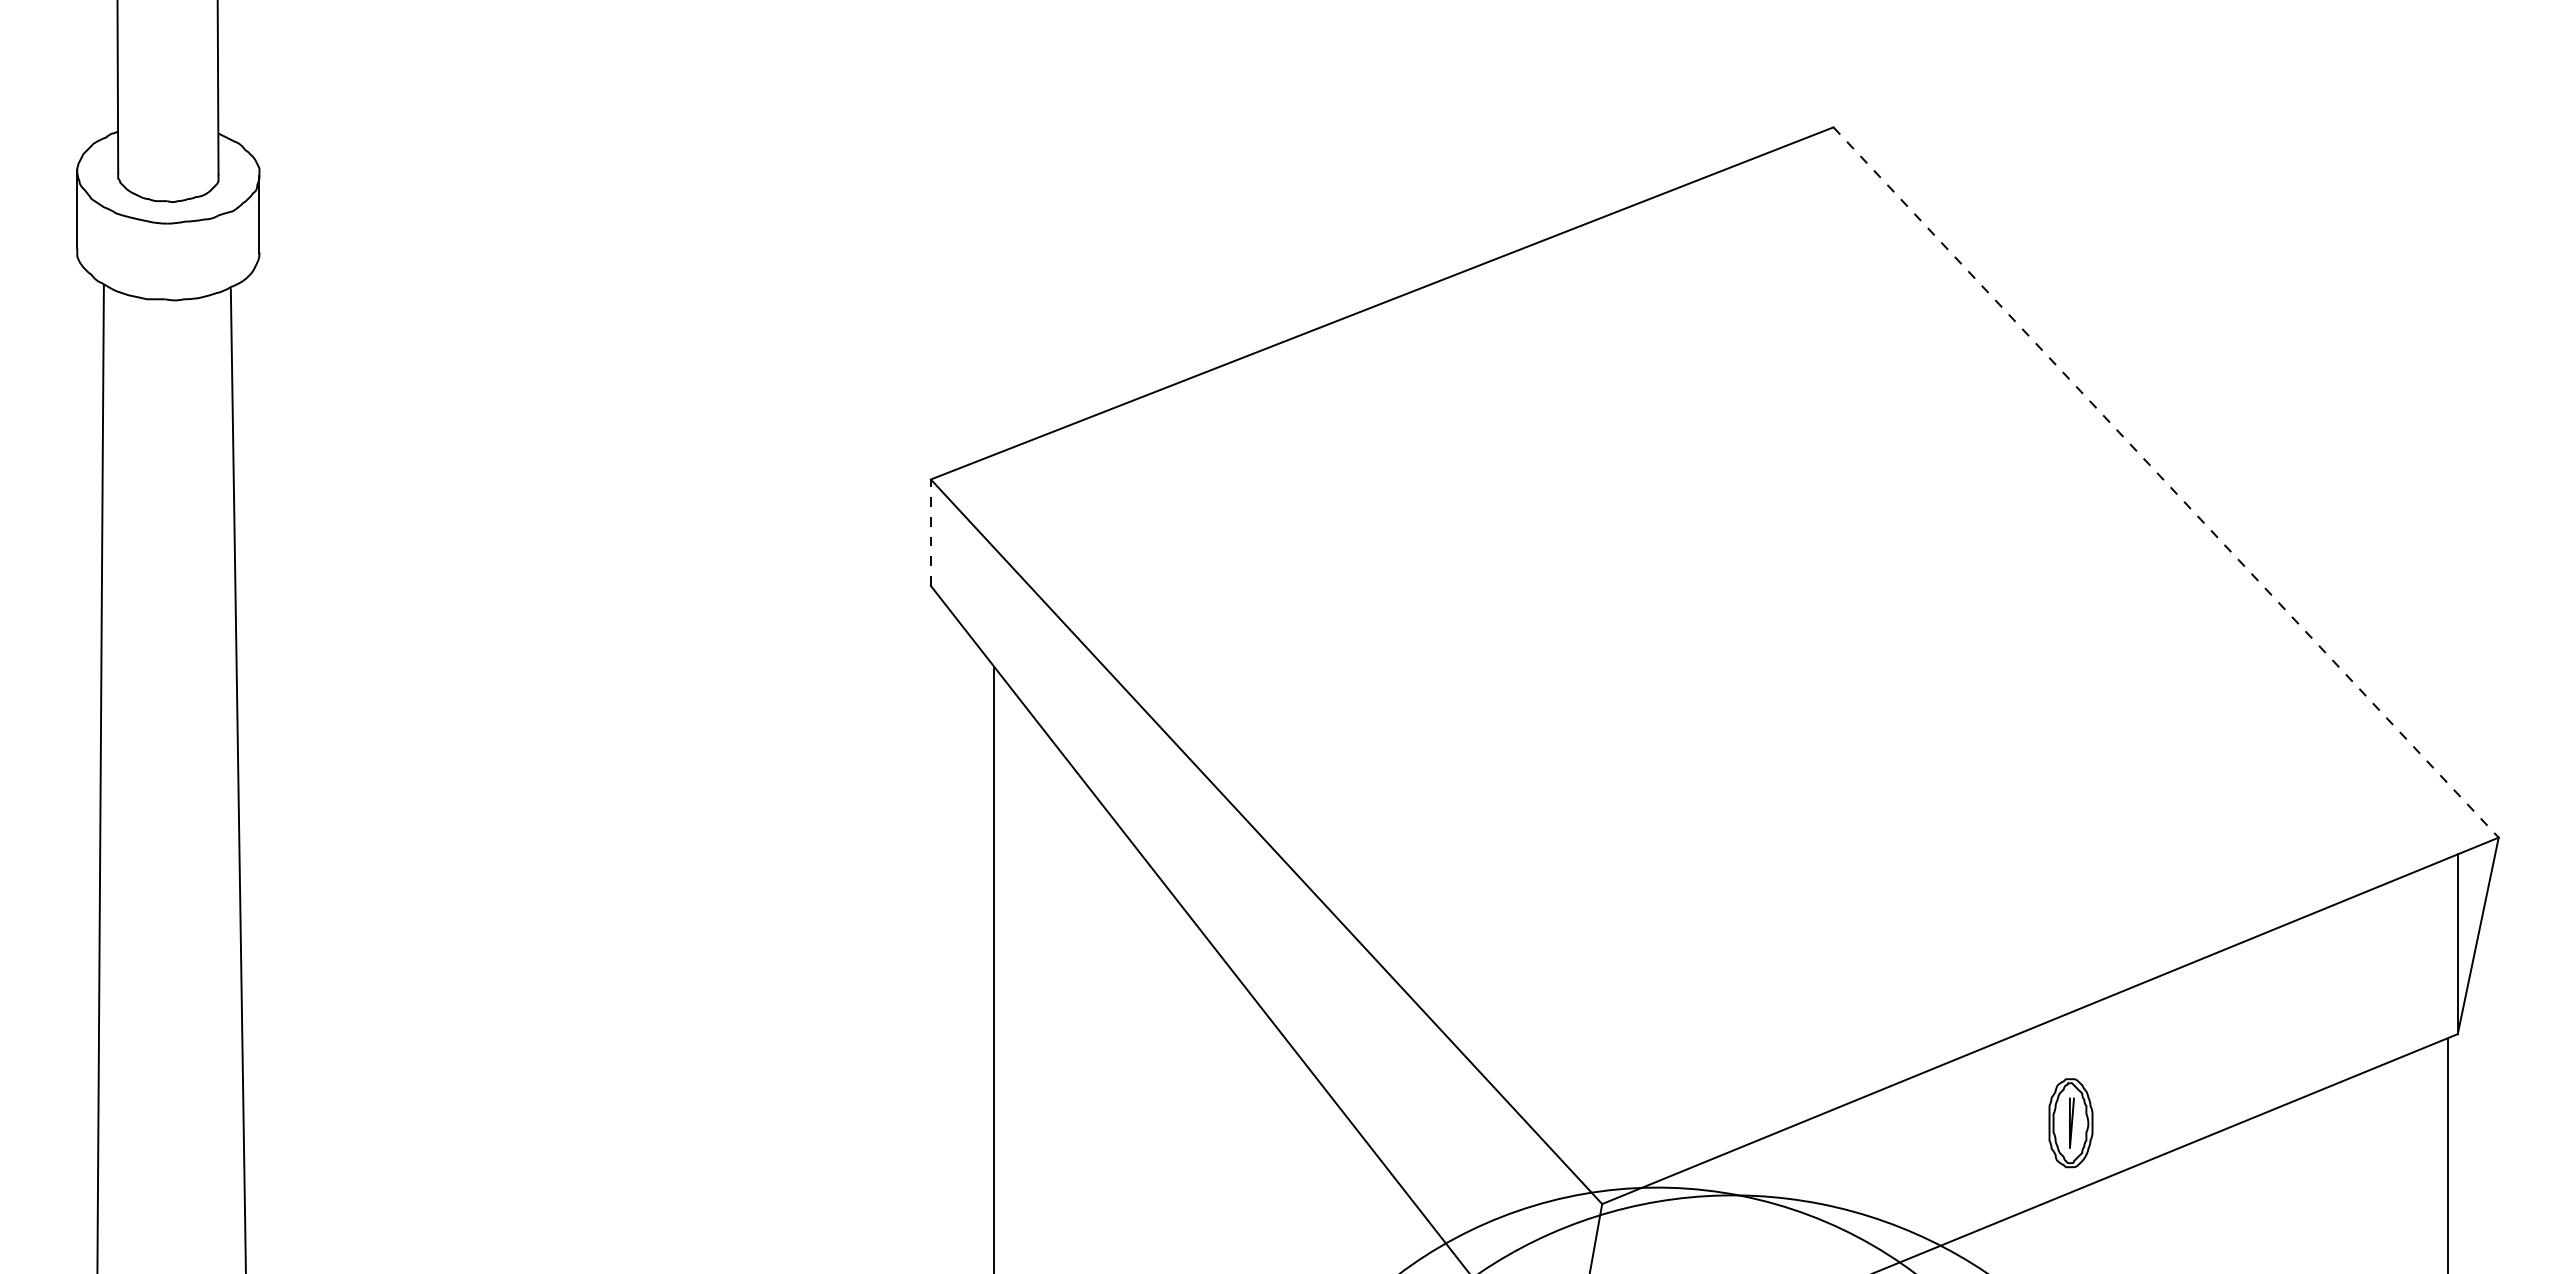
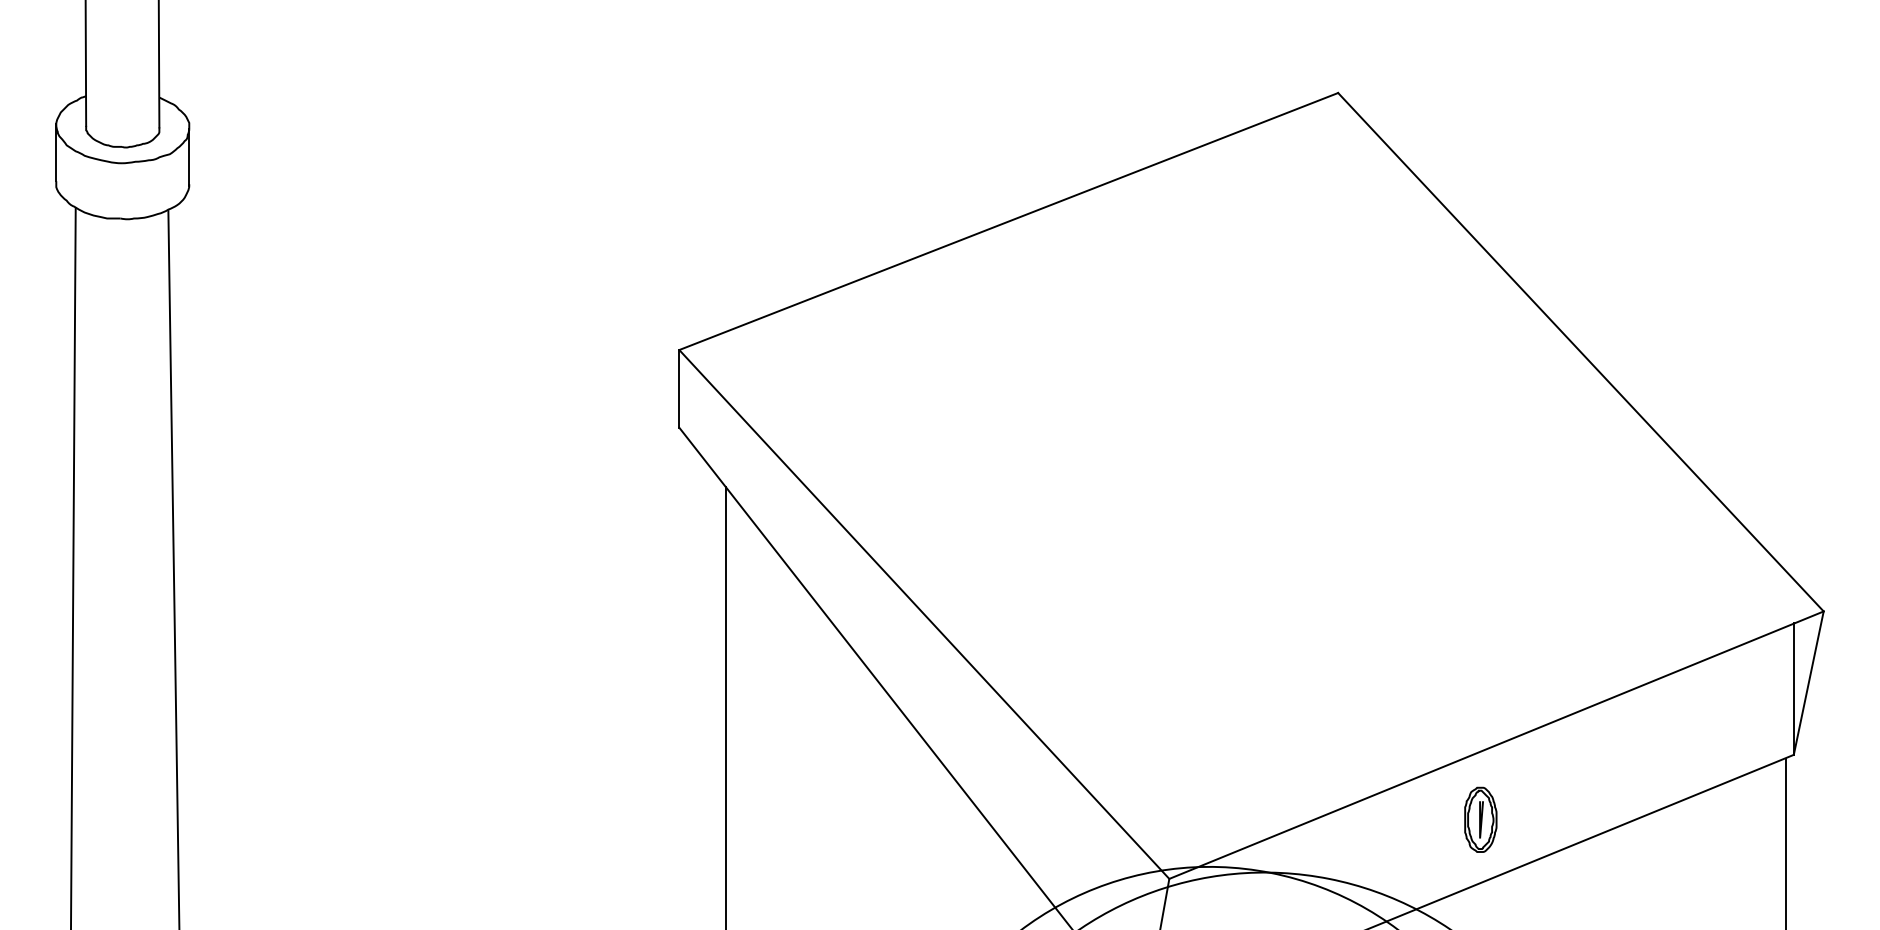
line: (2166, 482) -> (1581, 352), dashed -> solid
line: (930, 532) -> (679, 388), dashed -> solid
part: (2070, 1123) -> (1480, 820), moved

